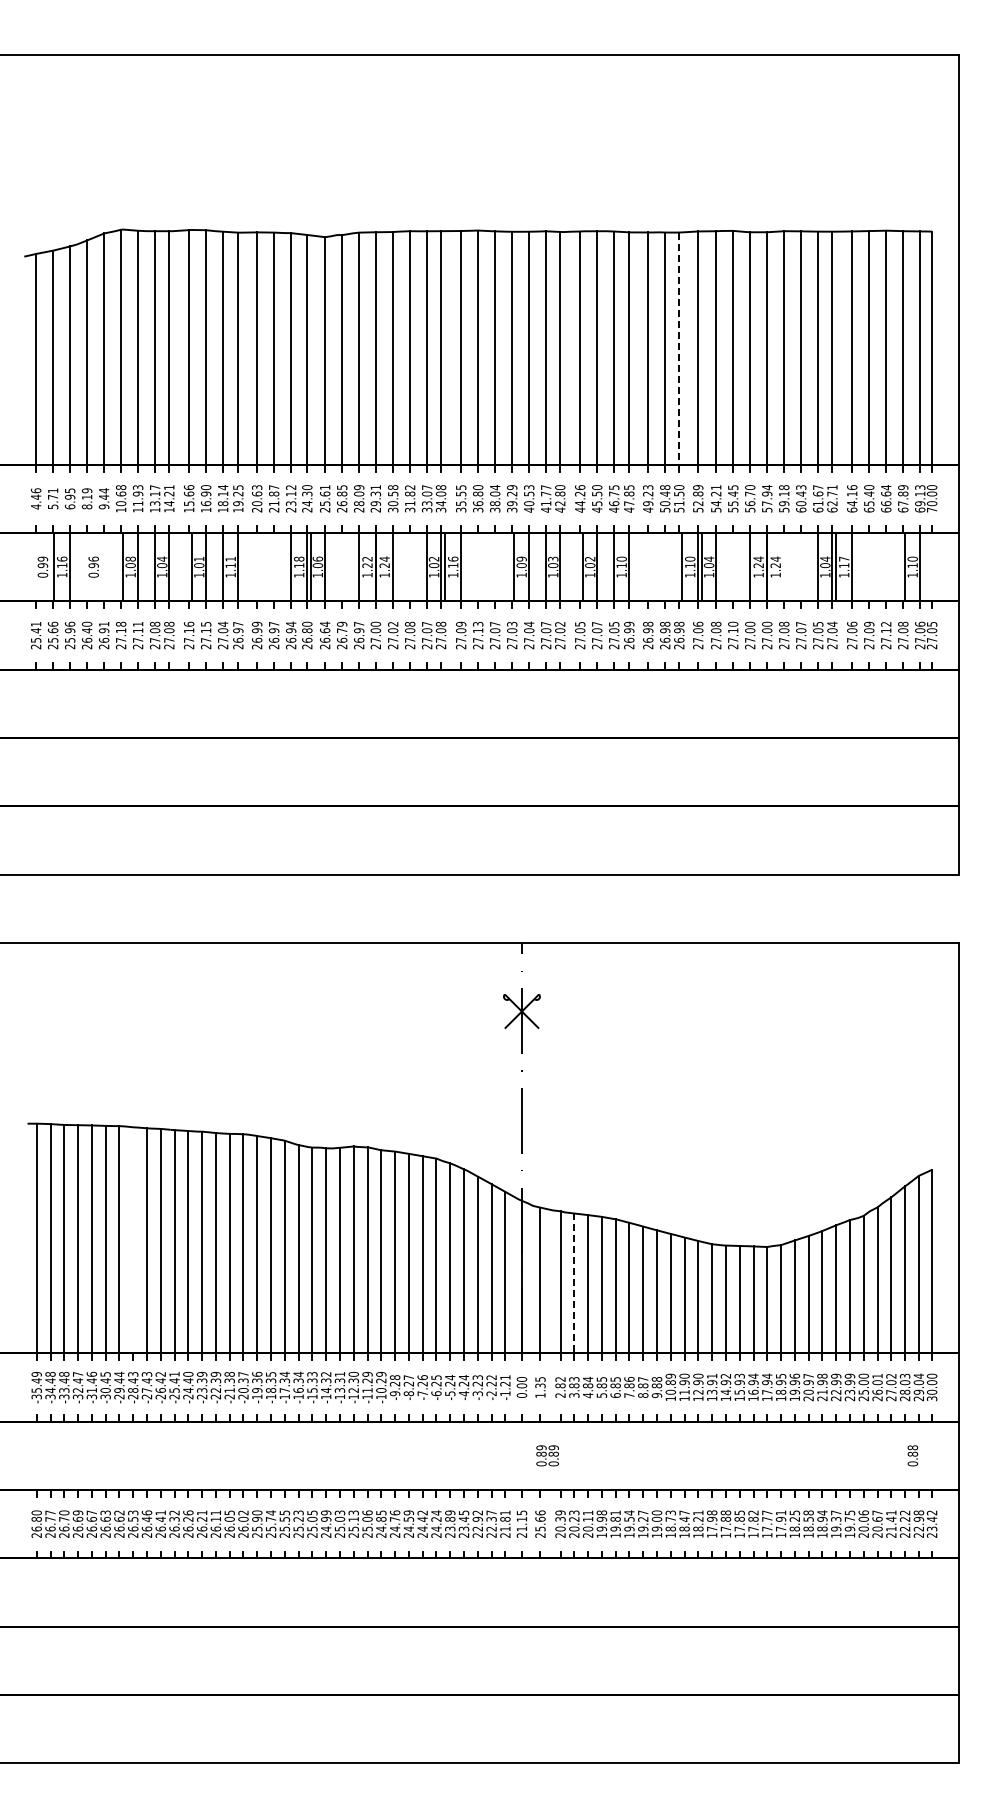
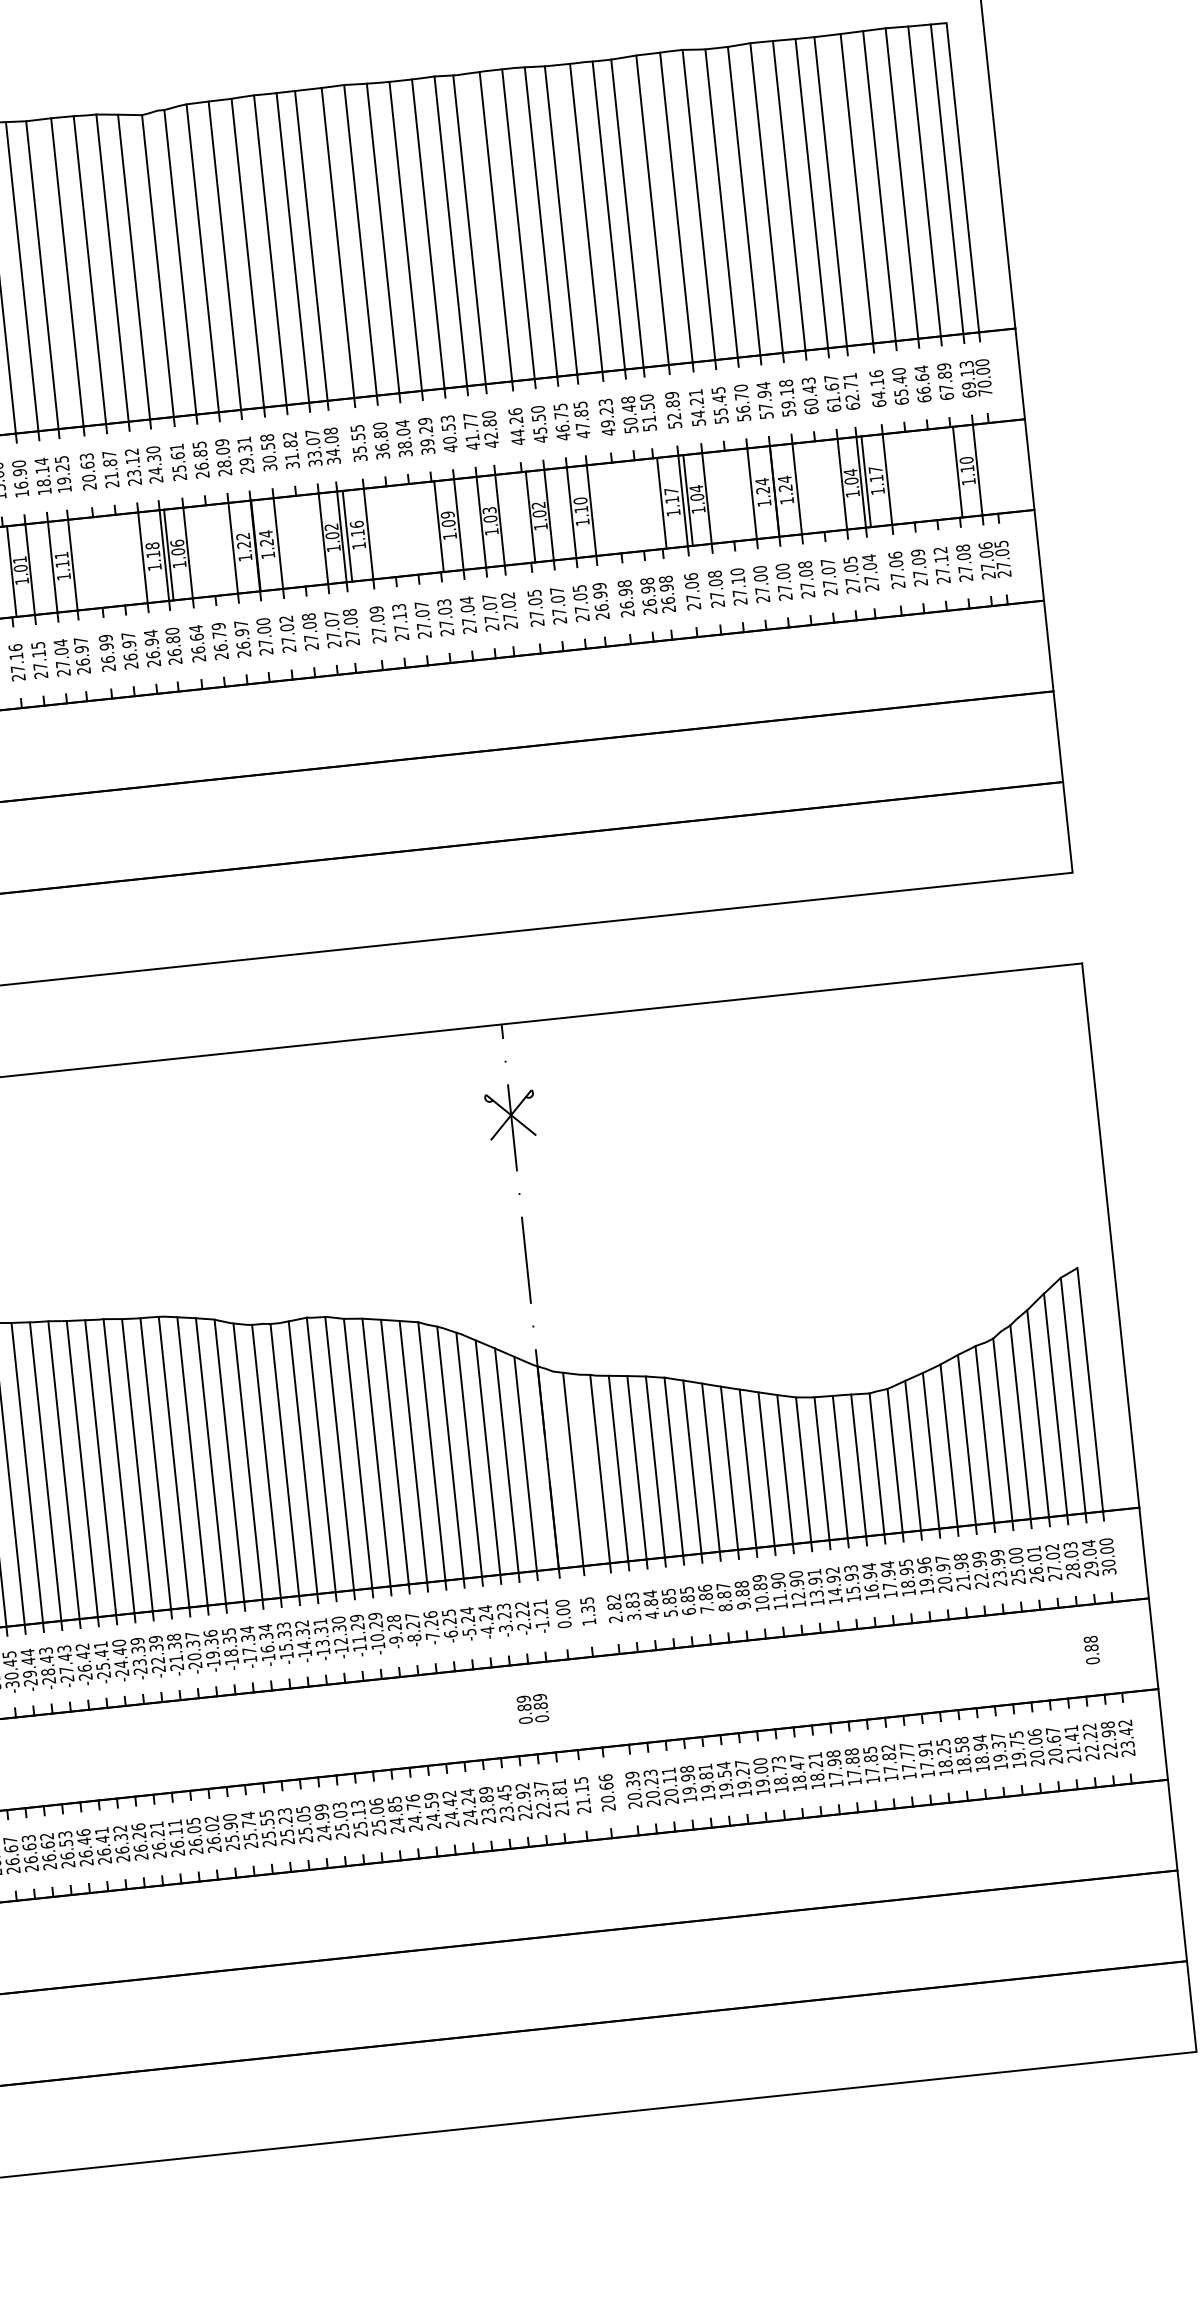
line: (679, 349) -> (627, 214), dashed -> solid
text: (690, 558) -> (671, 490), 1.10 -> 1.17
line: (784, 567) -> (797, 489), added
line: (133, 1240) -> (27, 1473), added
line: (574, 1283) -> (618, 1468), dashed -> solid
text: (547, 1455) -> (532, 1708), moved
text: (540, 1528) -> (607, 1798), 25.66 -> 20.66

